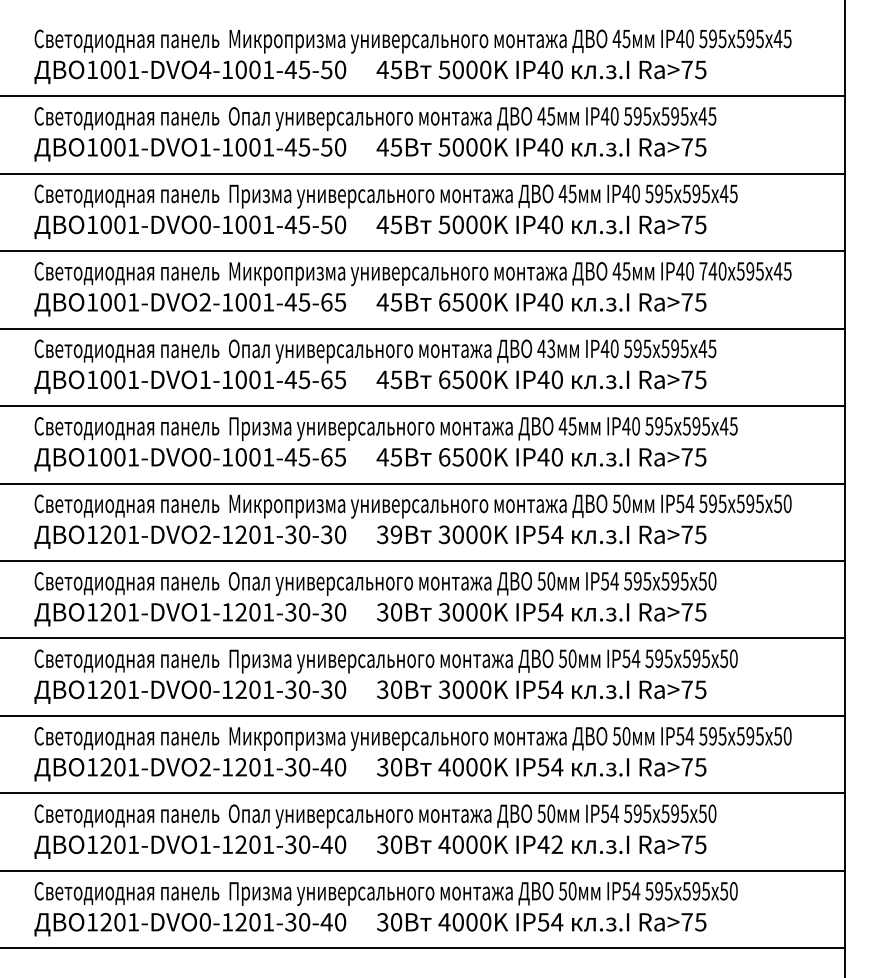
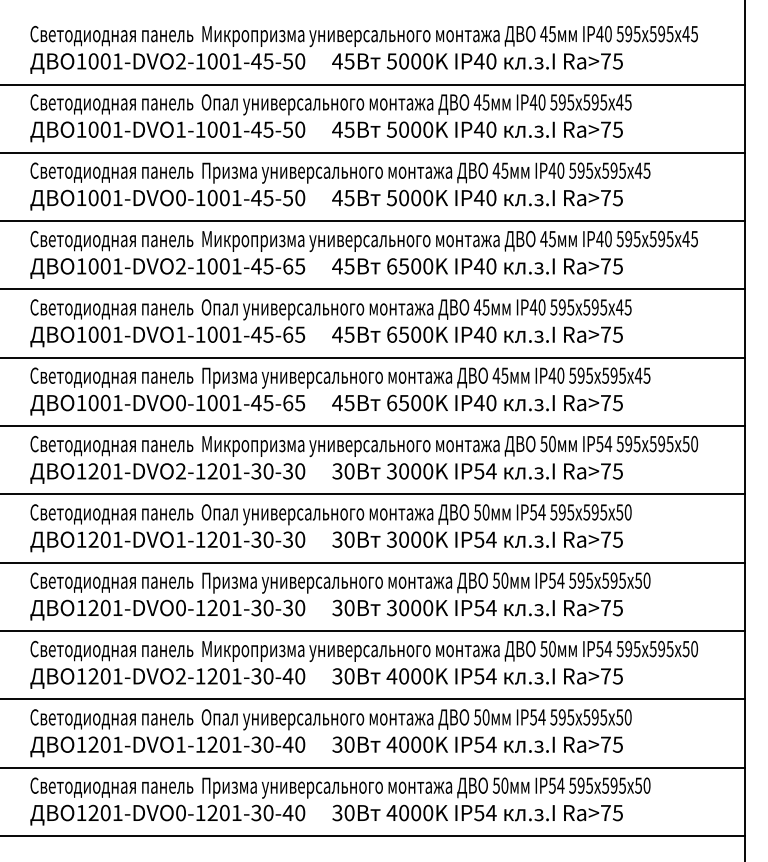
text: (204, 69) -> (180, 61), 1001-DVO4-1001-45-50 -> 1001-DVO2-1001-45-50
text: (712, 270) -> (628, 238), 740 -> 595
text: (551, 347) -> (486, 306), 43 -> 45
text: (396, 534) -> (349, 471), 39 -> 30
text: (549, 844) -> (484, 744), IP42 -> IP54

